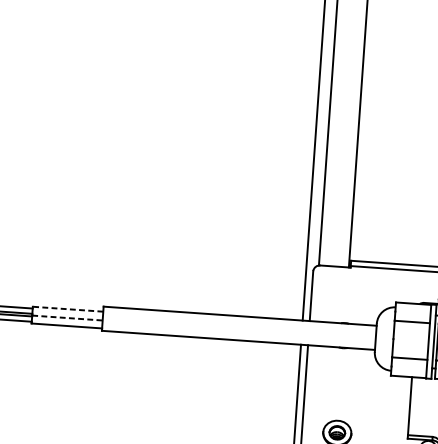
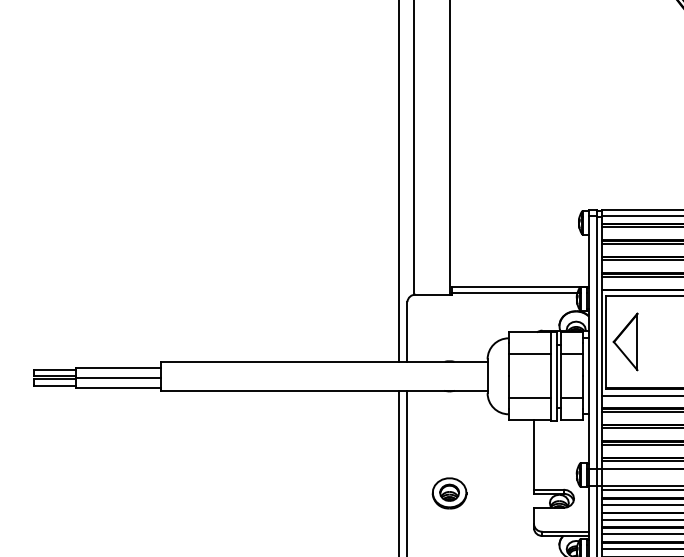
line: (67, 308) -> (117, 367), dashed -> solid
line: (67, 318) -> (118, 378), dashed -> solid

